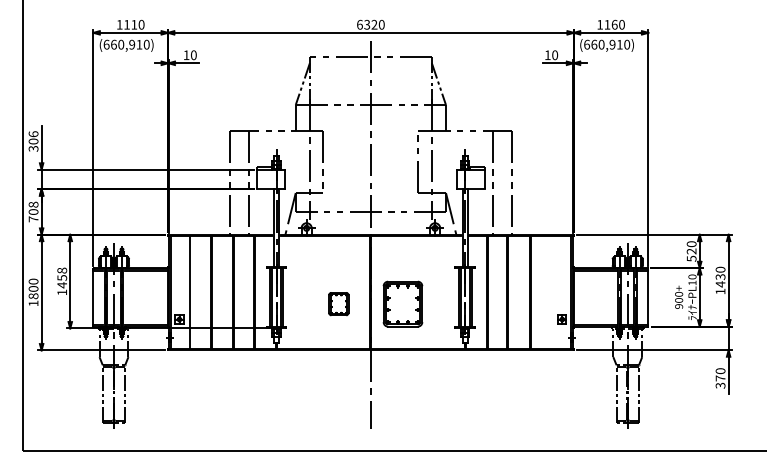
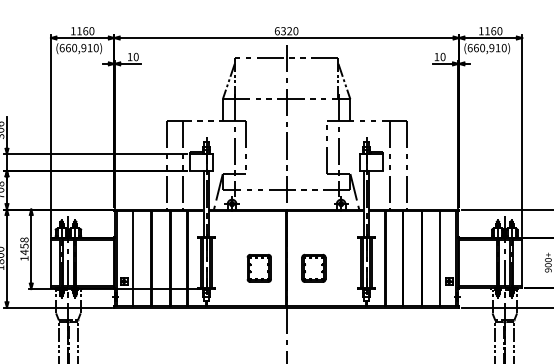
text: (134, 24) -> (85, 30), 1110 -> 1160
line: (551, 292) -> (440, 258), added
part: (338, 303) -> (259, 267), size x1.43
part: (402, 303) -> (313, 267), size x0.71

